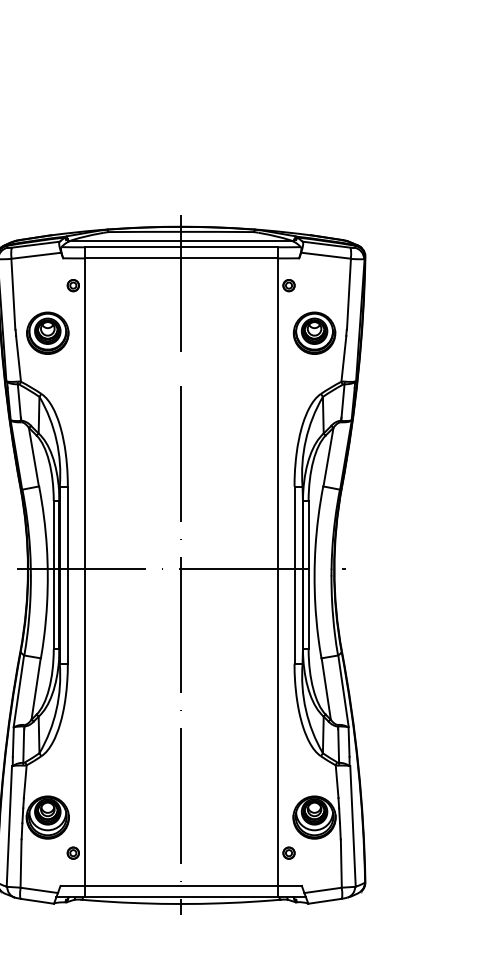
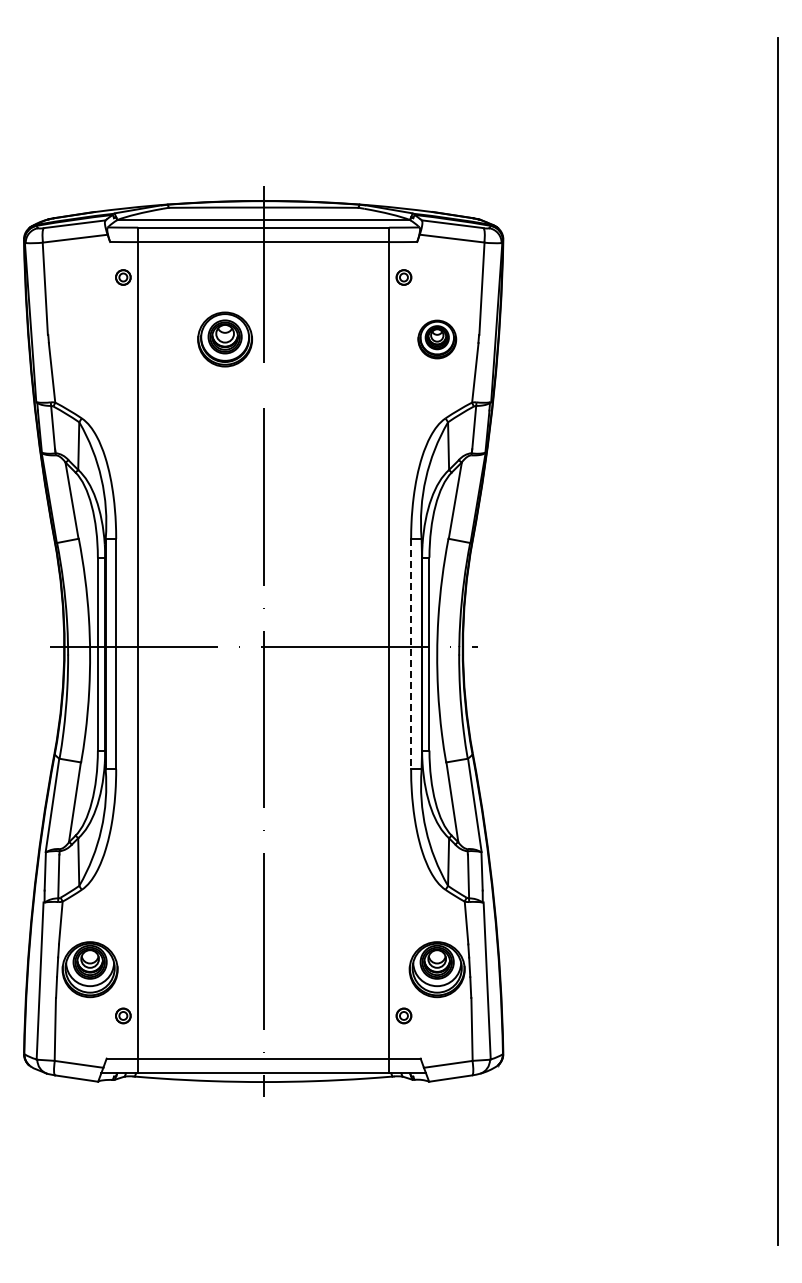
part: (47, 333) -> (224, 339), moved
part: (314, 333) -> (437, 339), size x0.7
line: (294, 575) -> (411, 654), solid -> dashed

